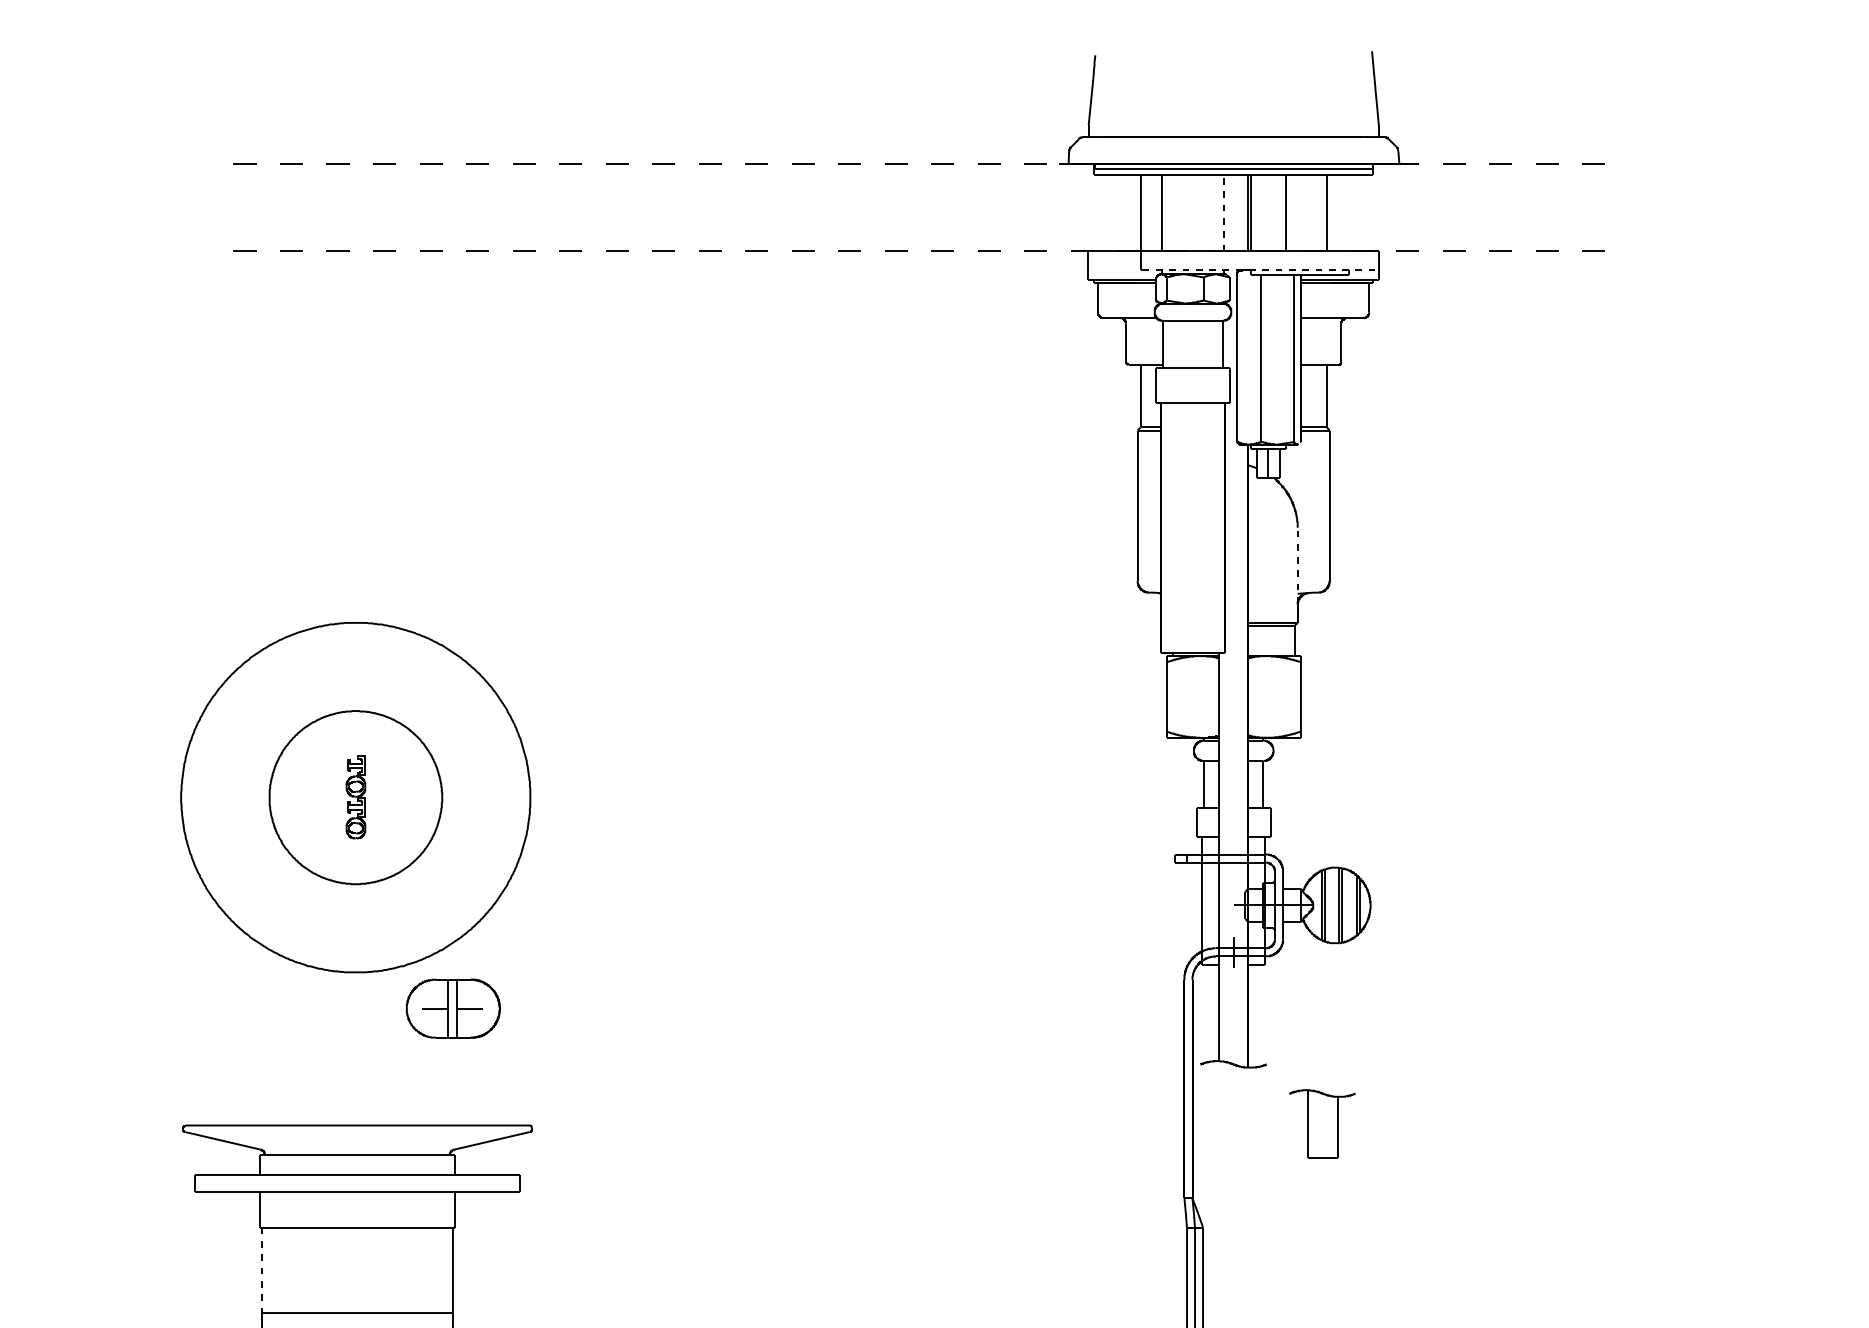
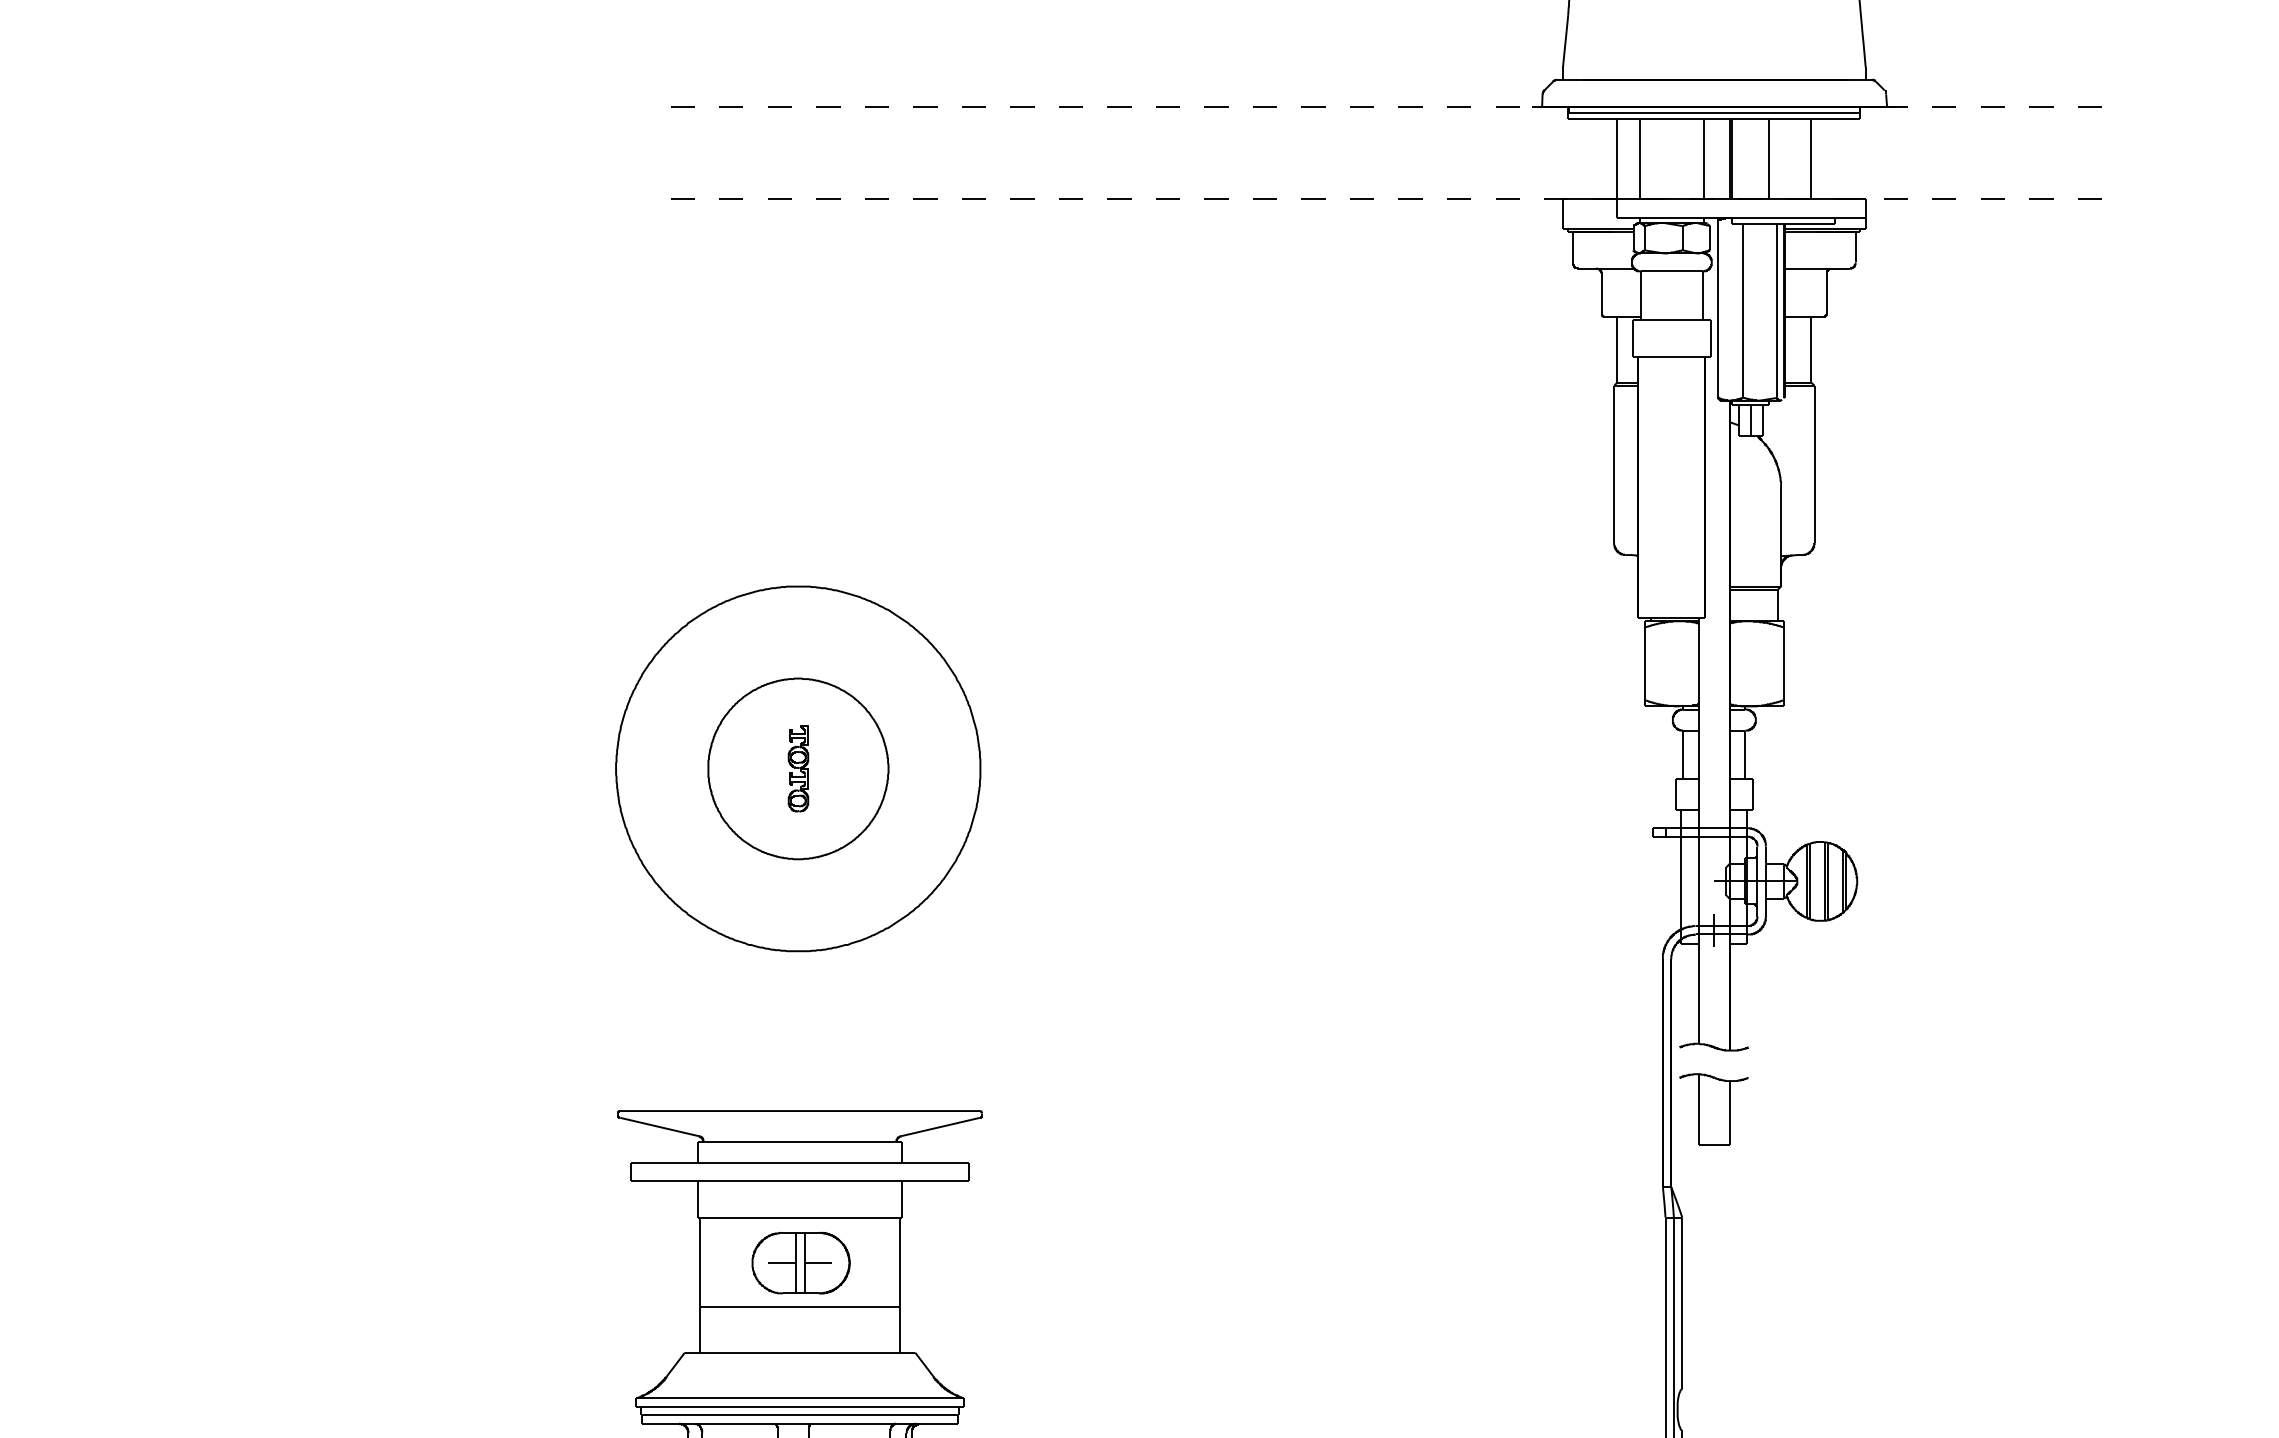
line: (1223, 213) -> (1703, 159), dashed -> solid
line: (1261, 270) -> (1743, 218), dashed -> solid
line: (1298, 566) -> (1781, 527), dashed -> solid
part: (452, 1009) -> (800, 1263), moved
part: (1322, 1124) -> (1713, 1109), moved
line: (262, 1270) -> (700, 1262), dashed -> solid

